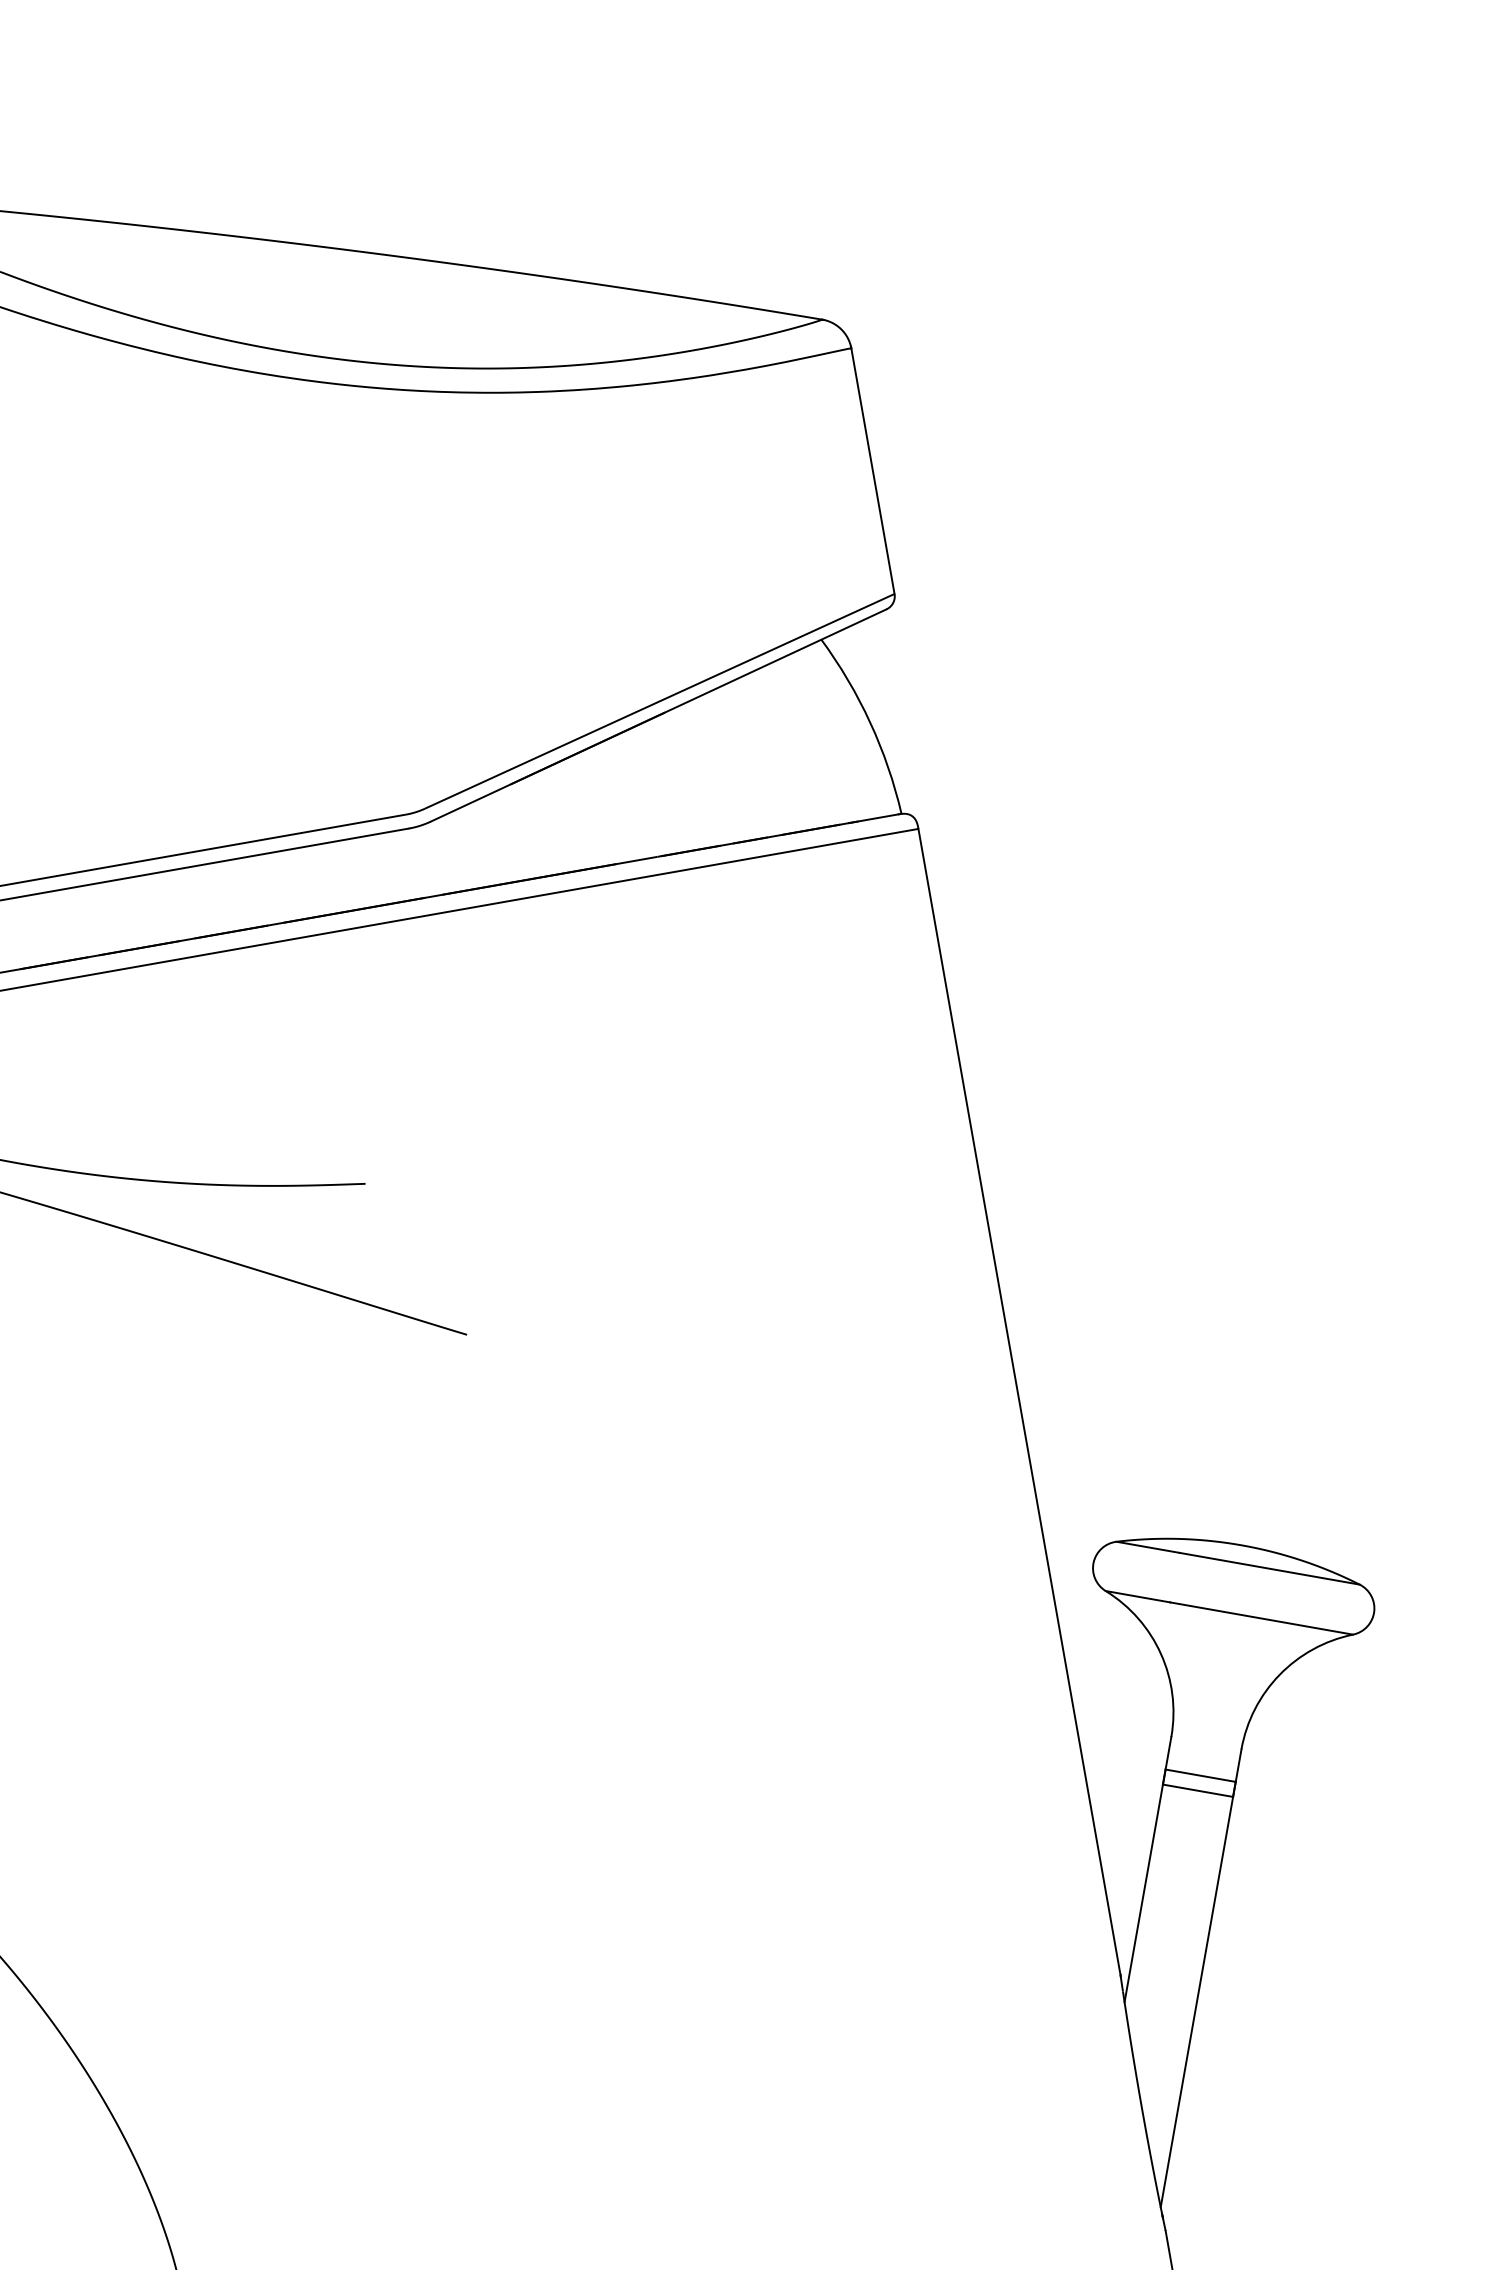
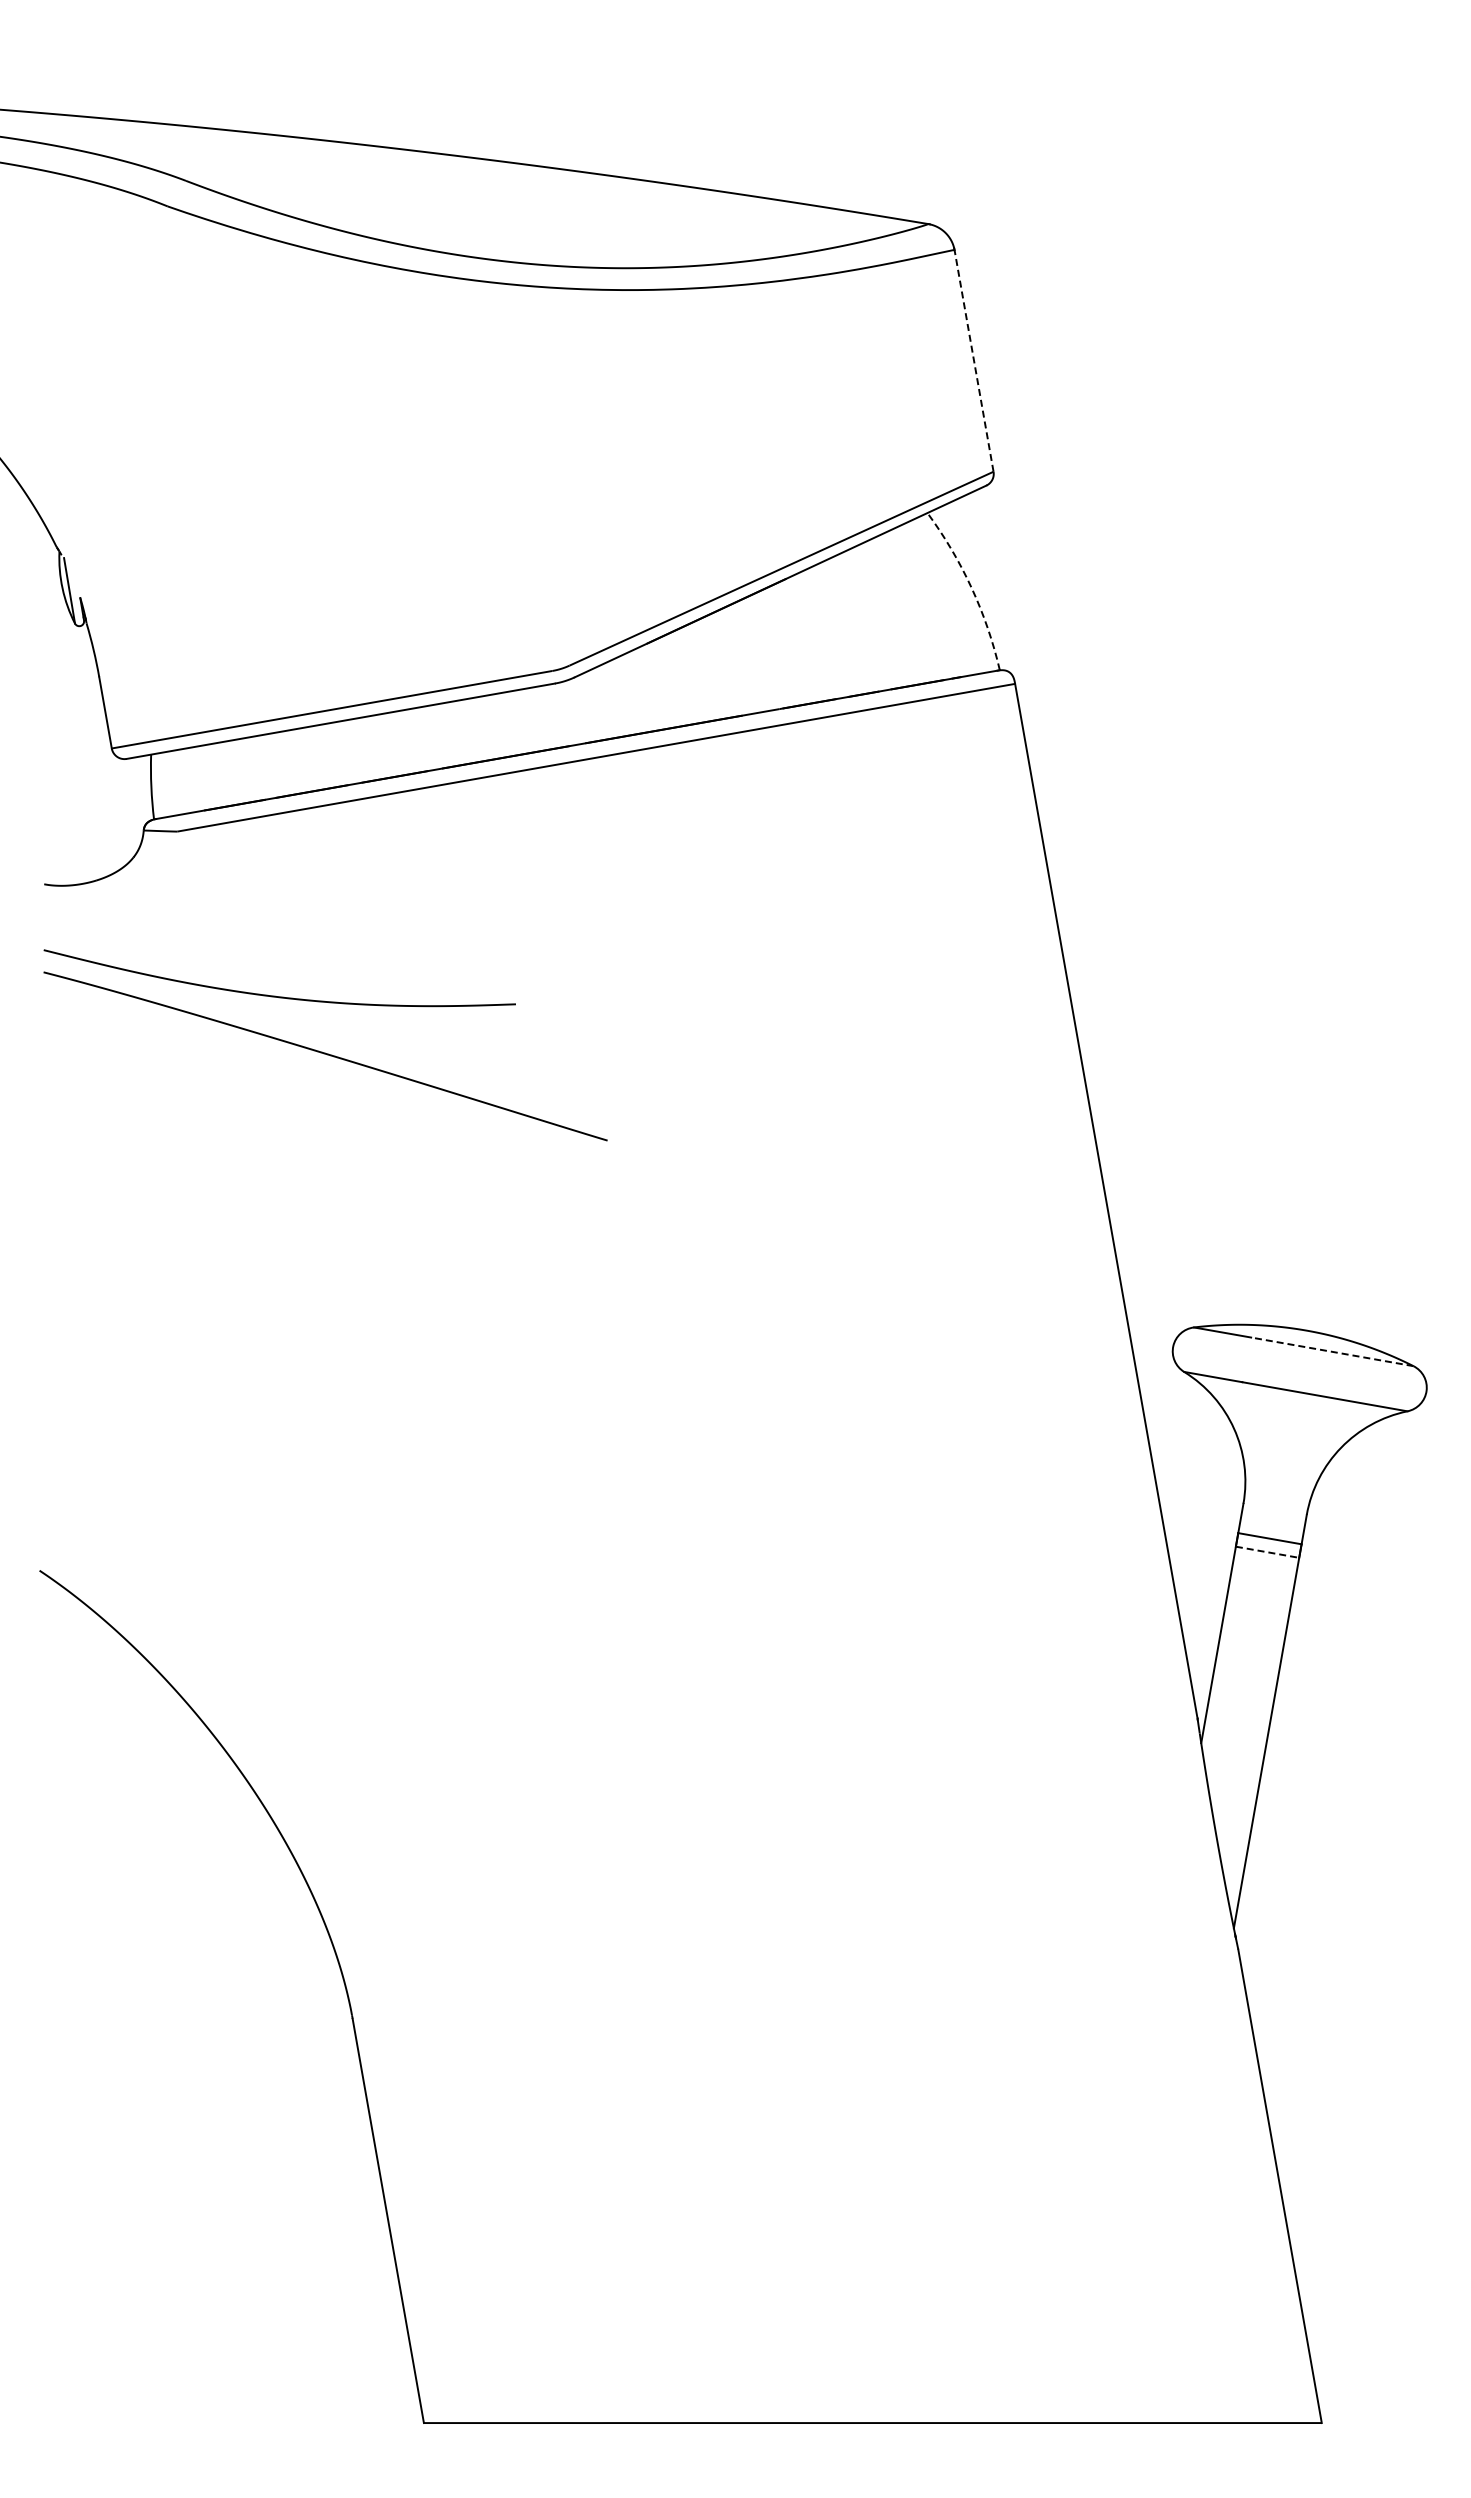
line: (872, 470) -> (973, 360), solid -> dashed
arc: (870, 722) -> (971, 587), solid -> dashed
line: (1268, 1568) -> (1331, 1351), solid -> dashed
line: (1199, 1791) -> (1268, 1552), solid -> dashed

